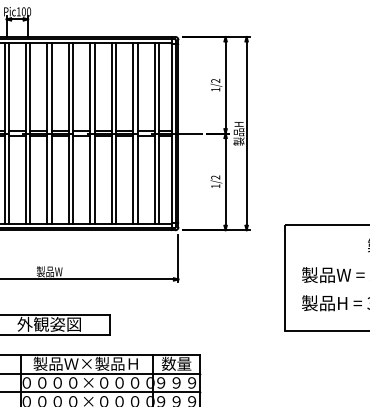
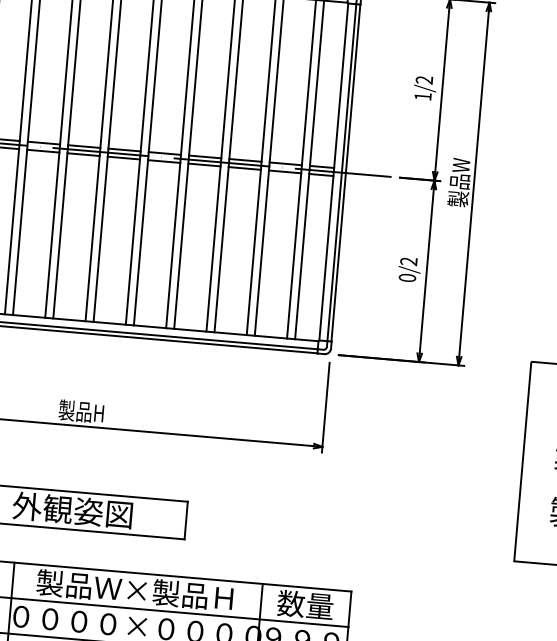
text: (238, 133) -> (458, 182), 製品H -> 製品W
text: (215, 186) -> (407, 278), 1/2 -> 0/2
text: (49, 271) -> (81, 411), 製品W -> 製品H

